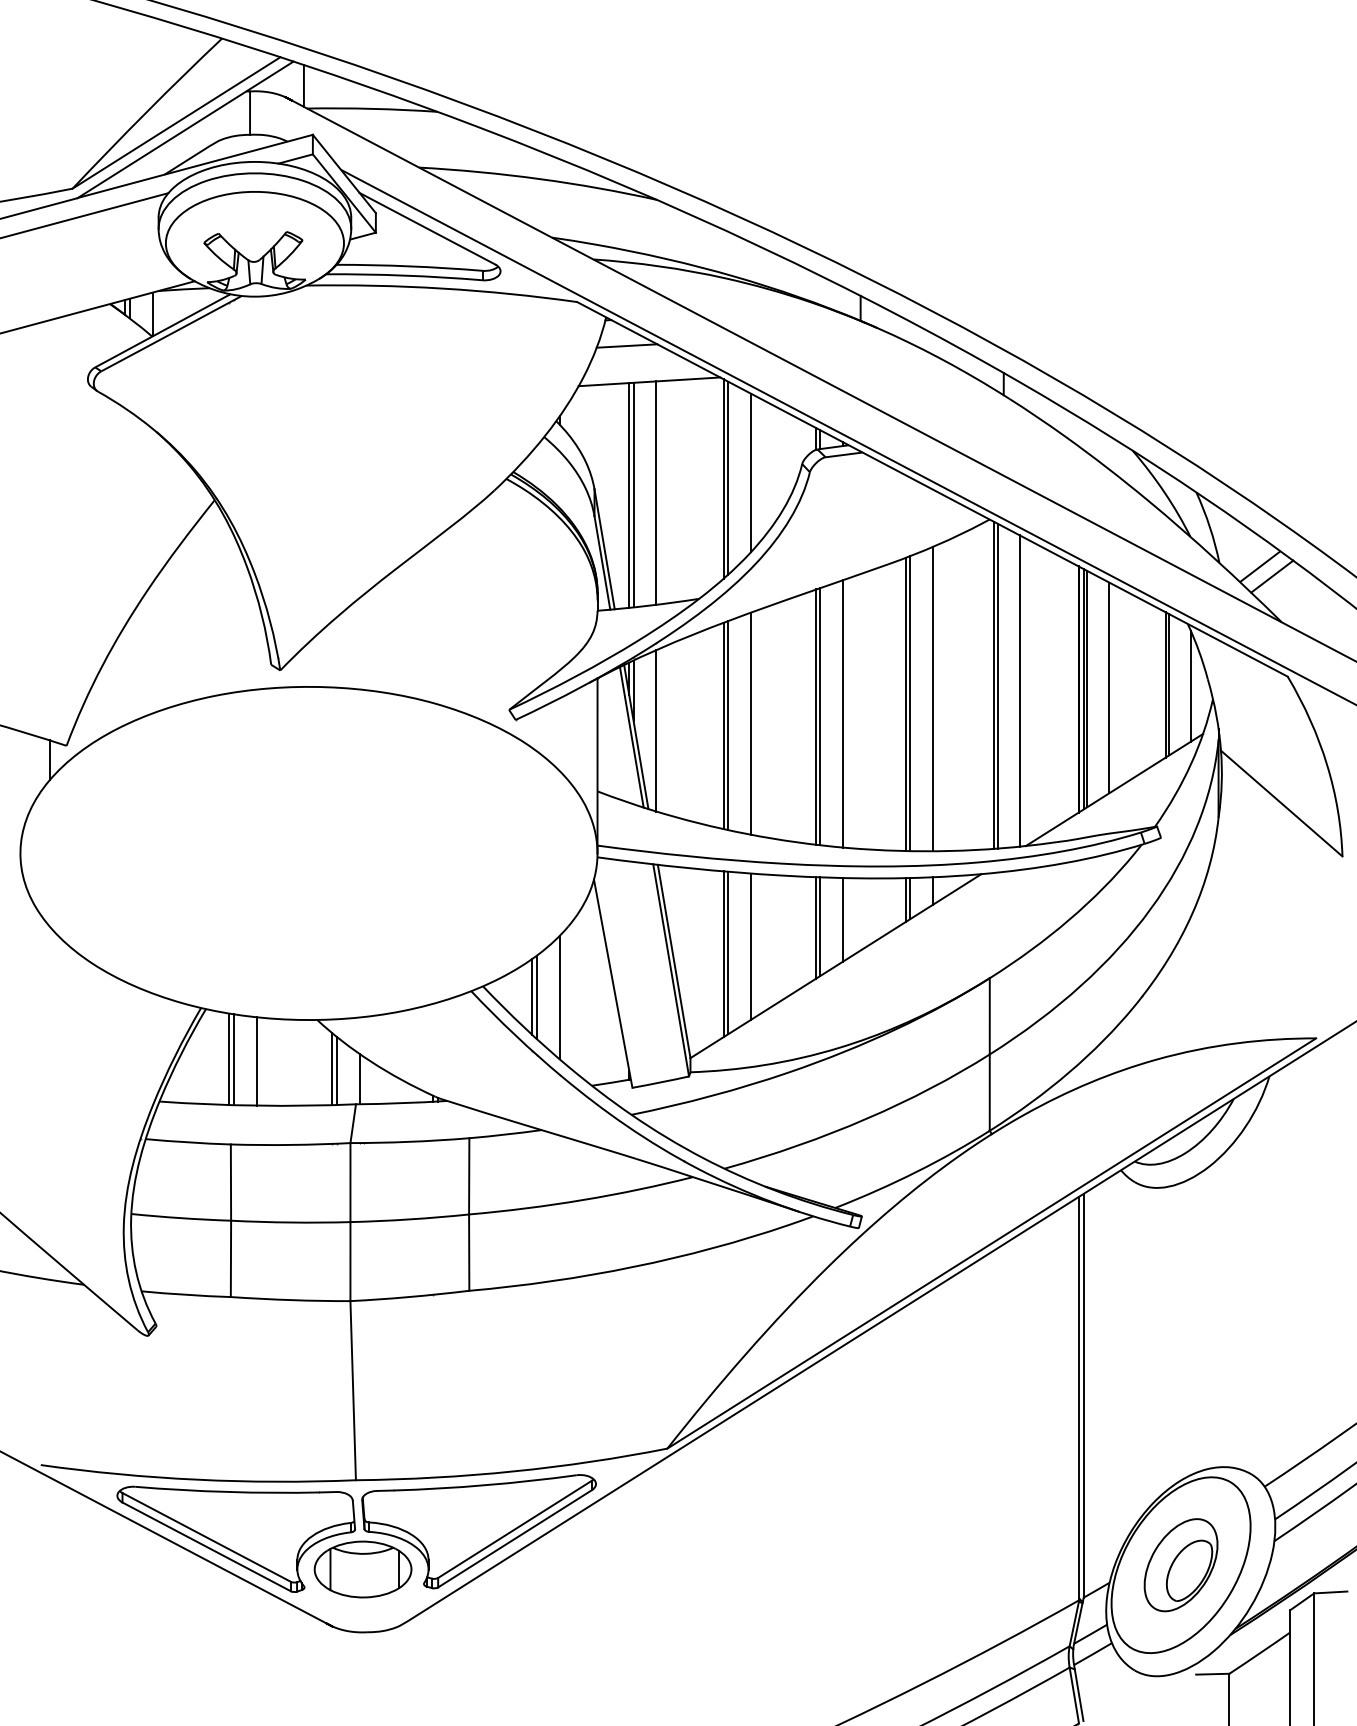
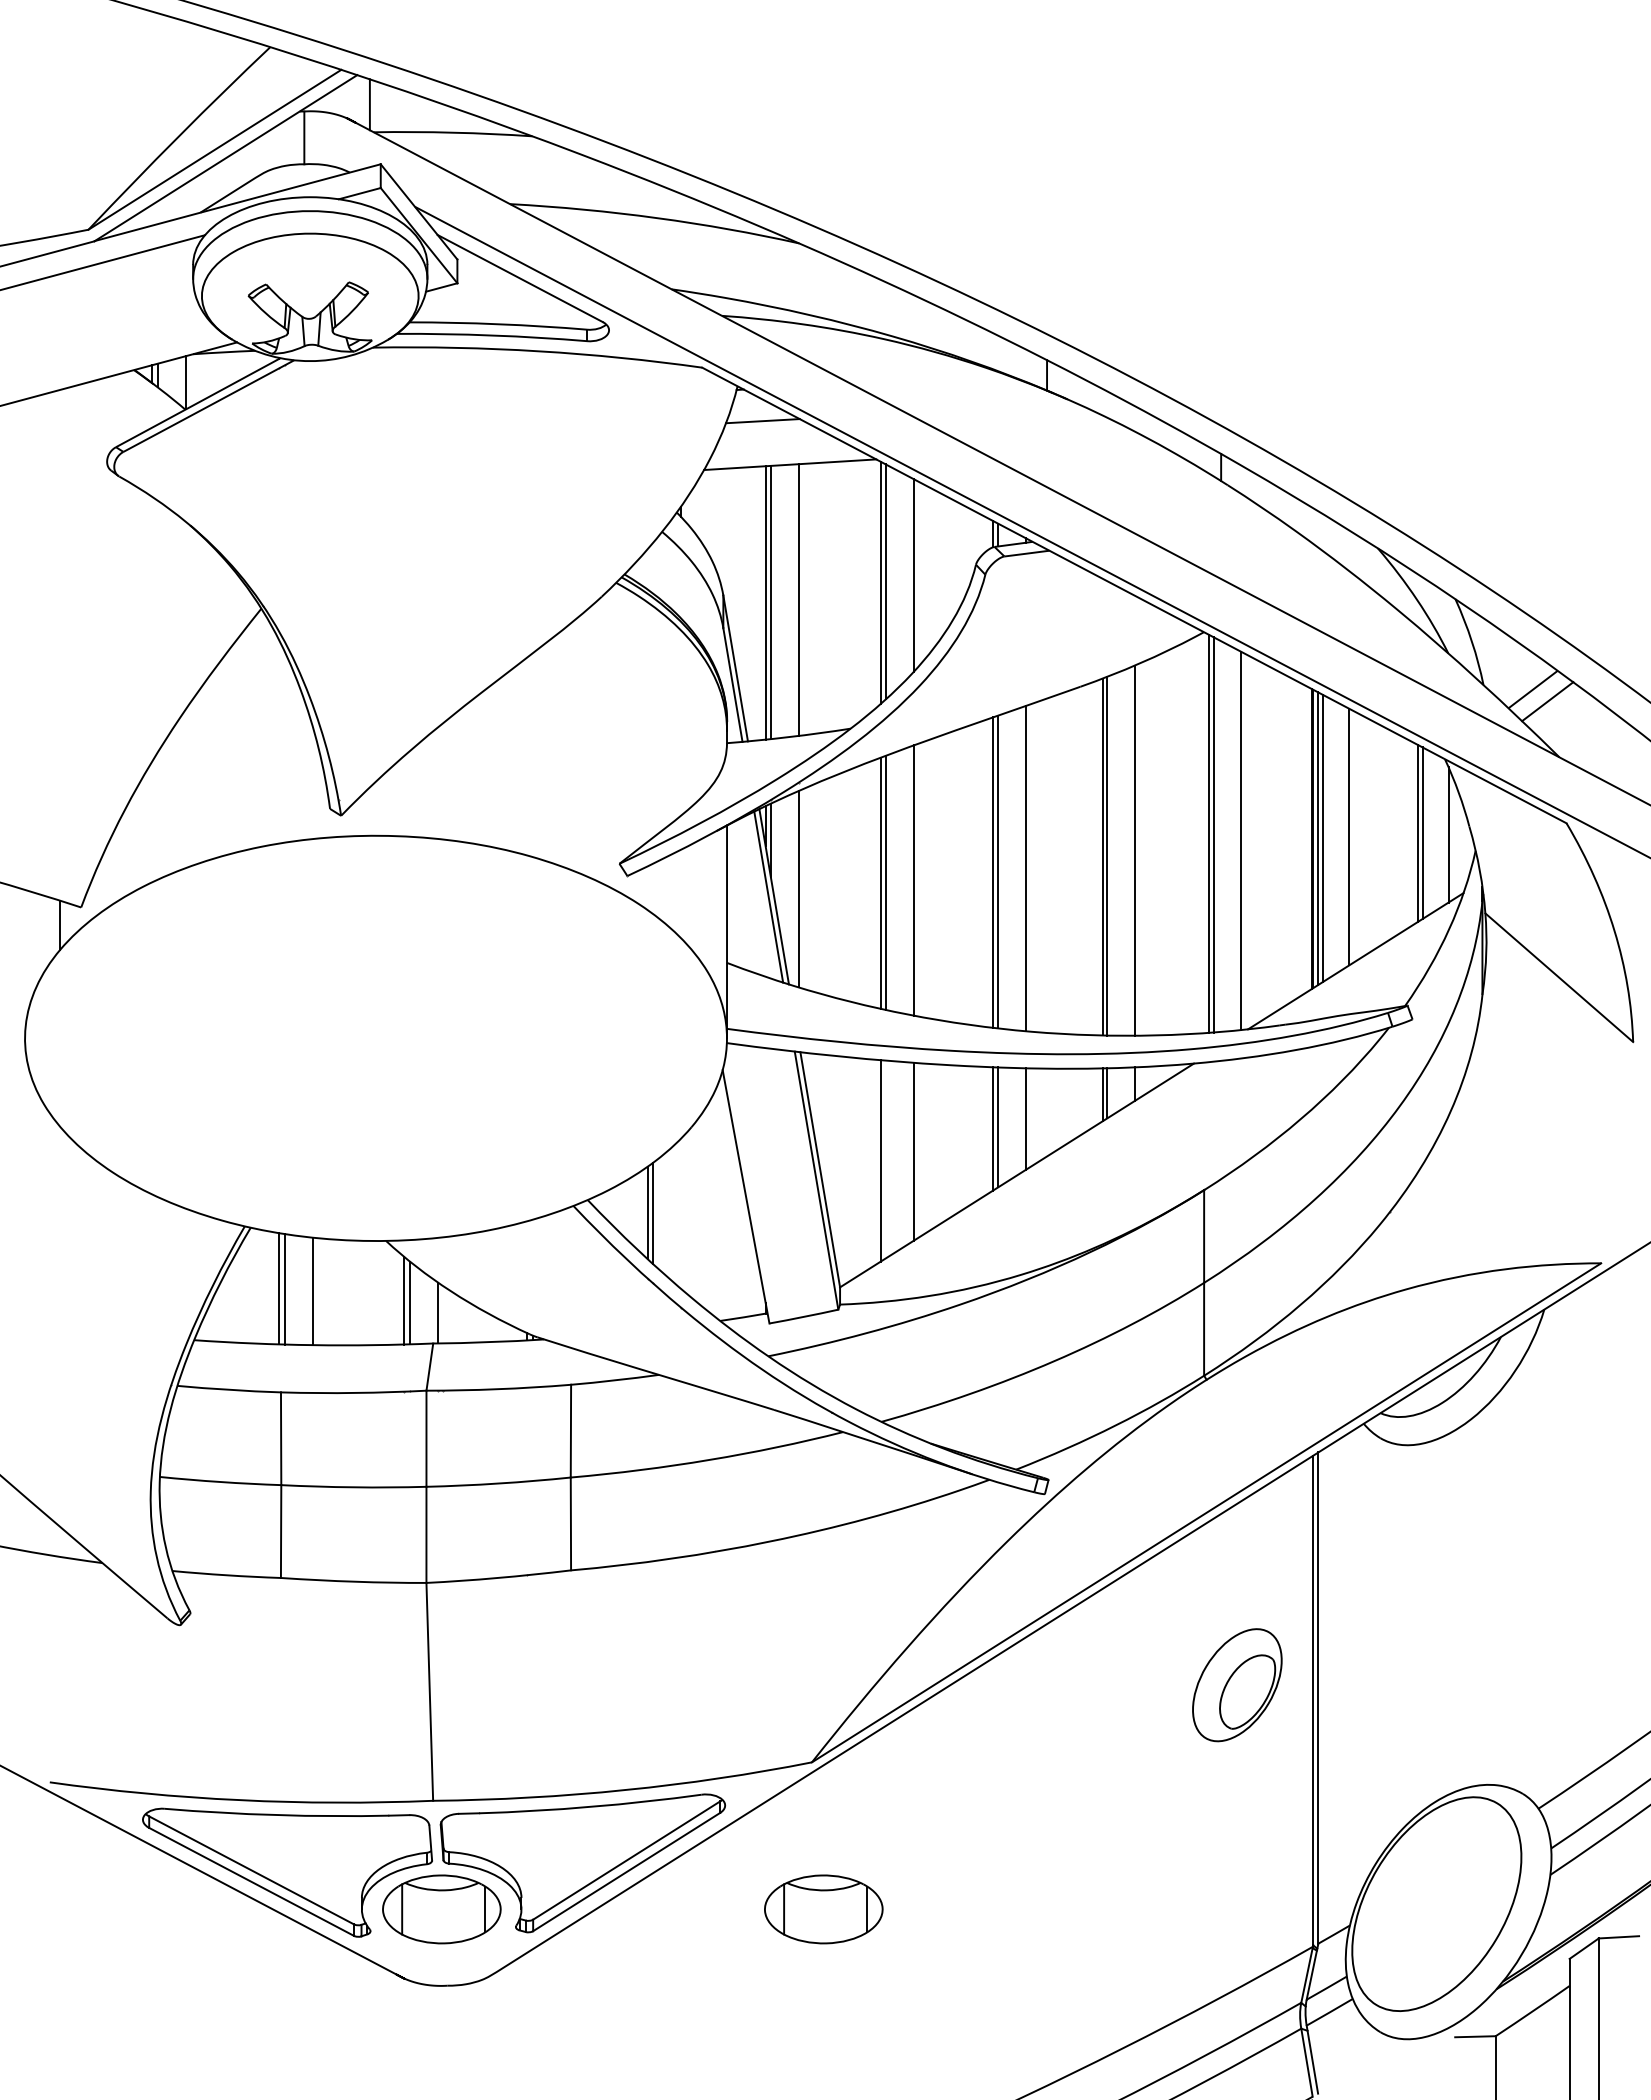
line: (728, 952) -> (886, 1158), removed
line: (559, 997) -> (680, 1213), removed
part: (1180, 1565) -> (1236, 1685), moved
part: (676, 1569) -> (823, 1909), added

